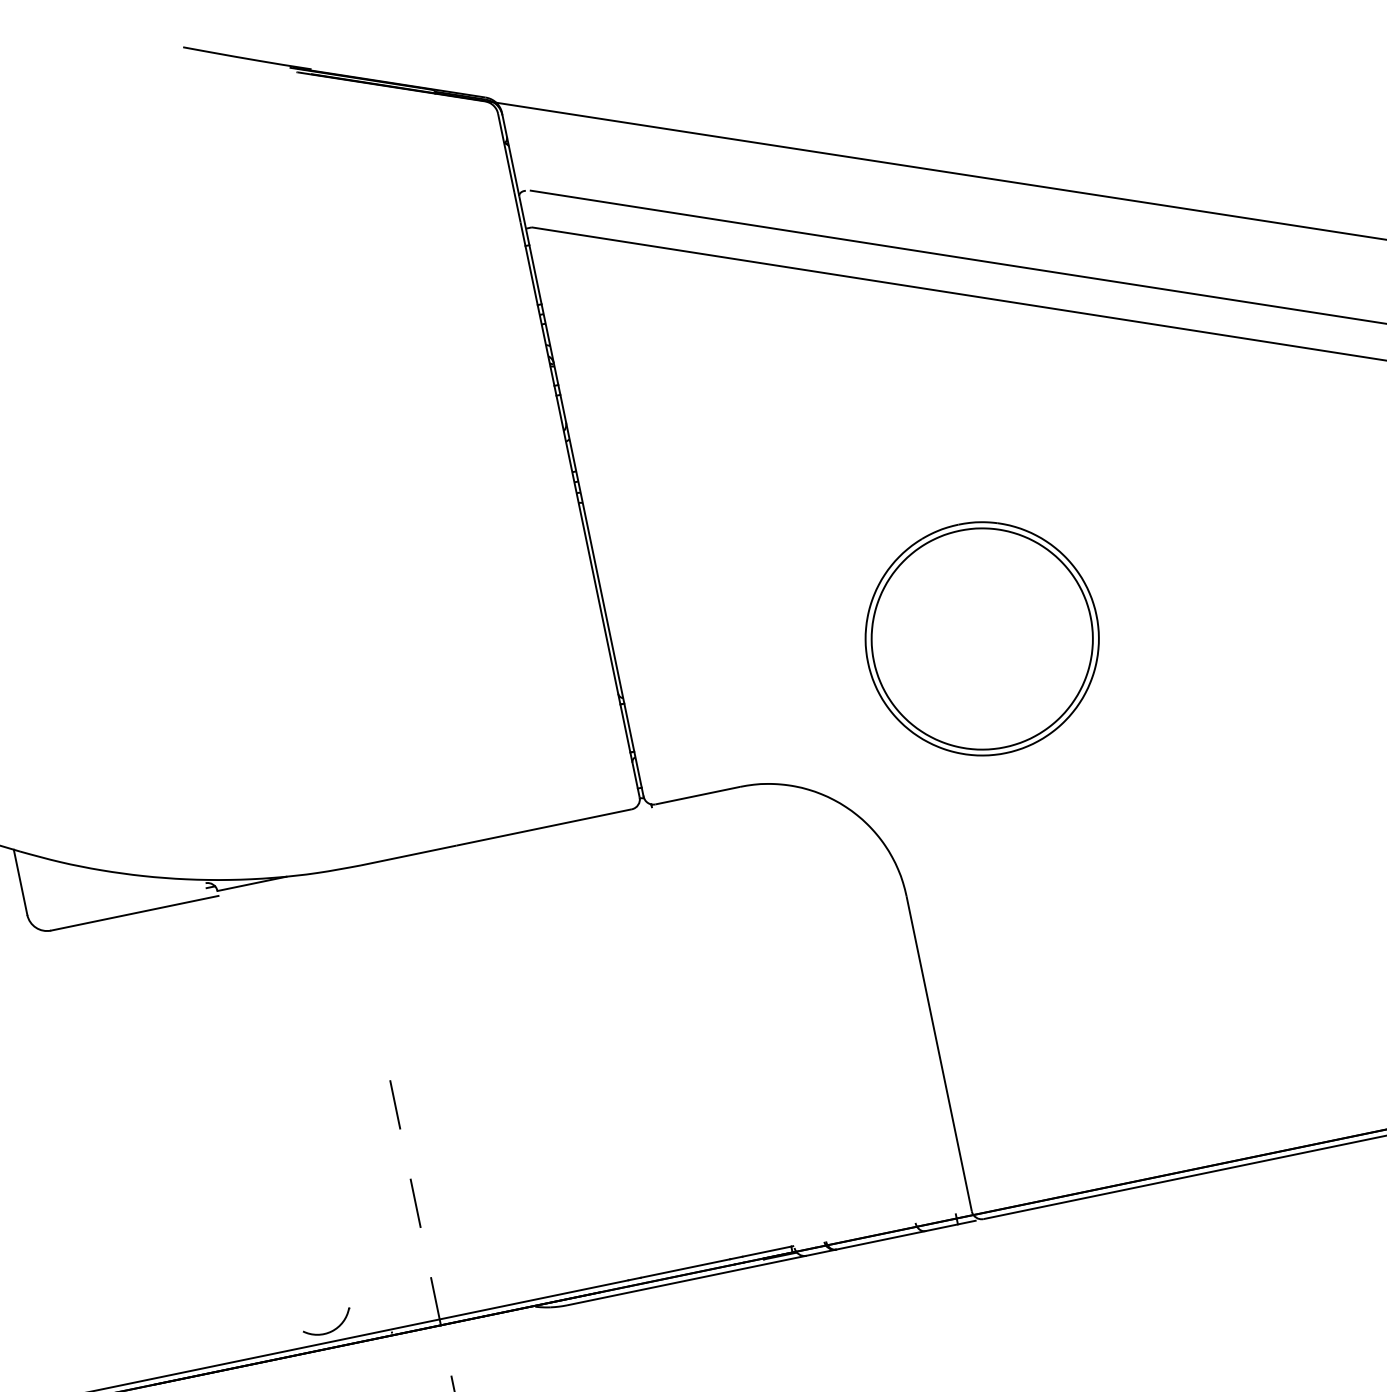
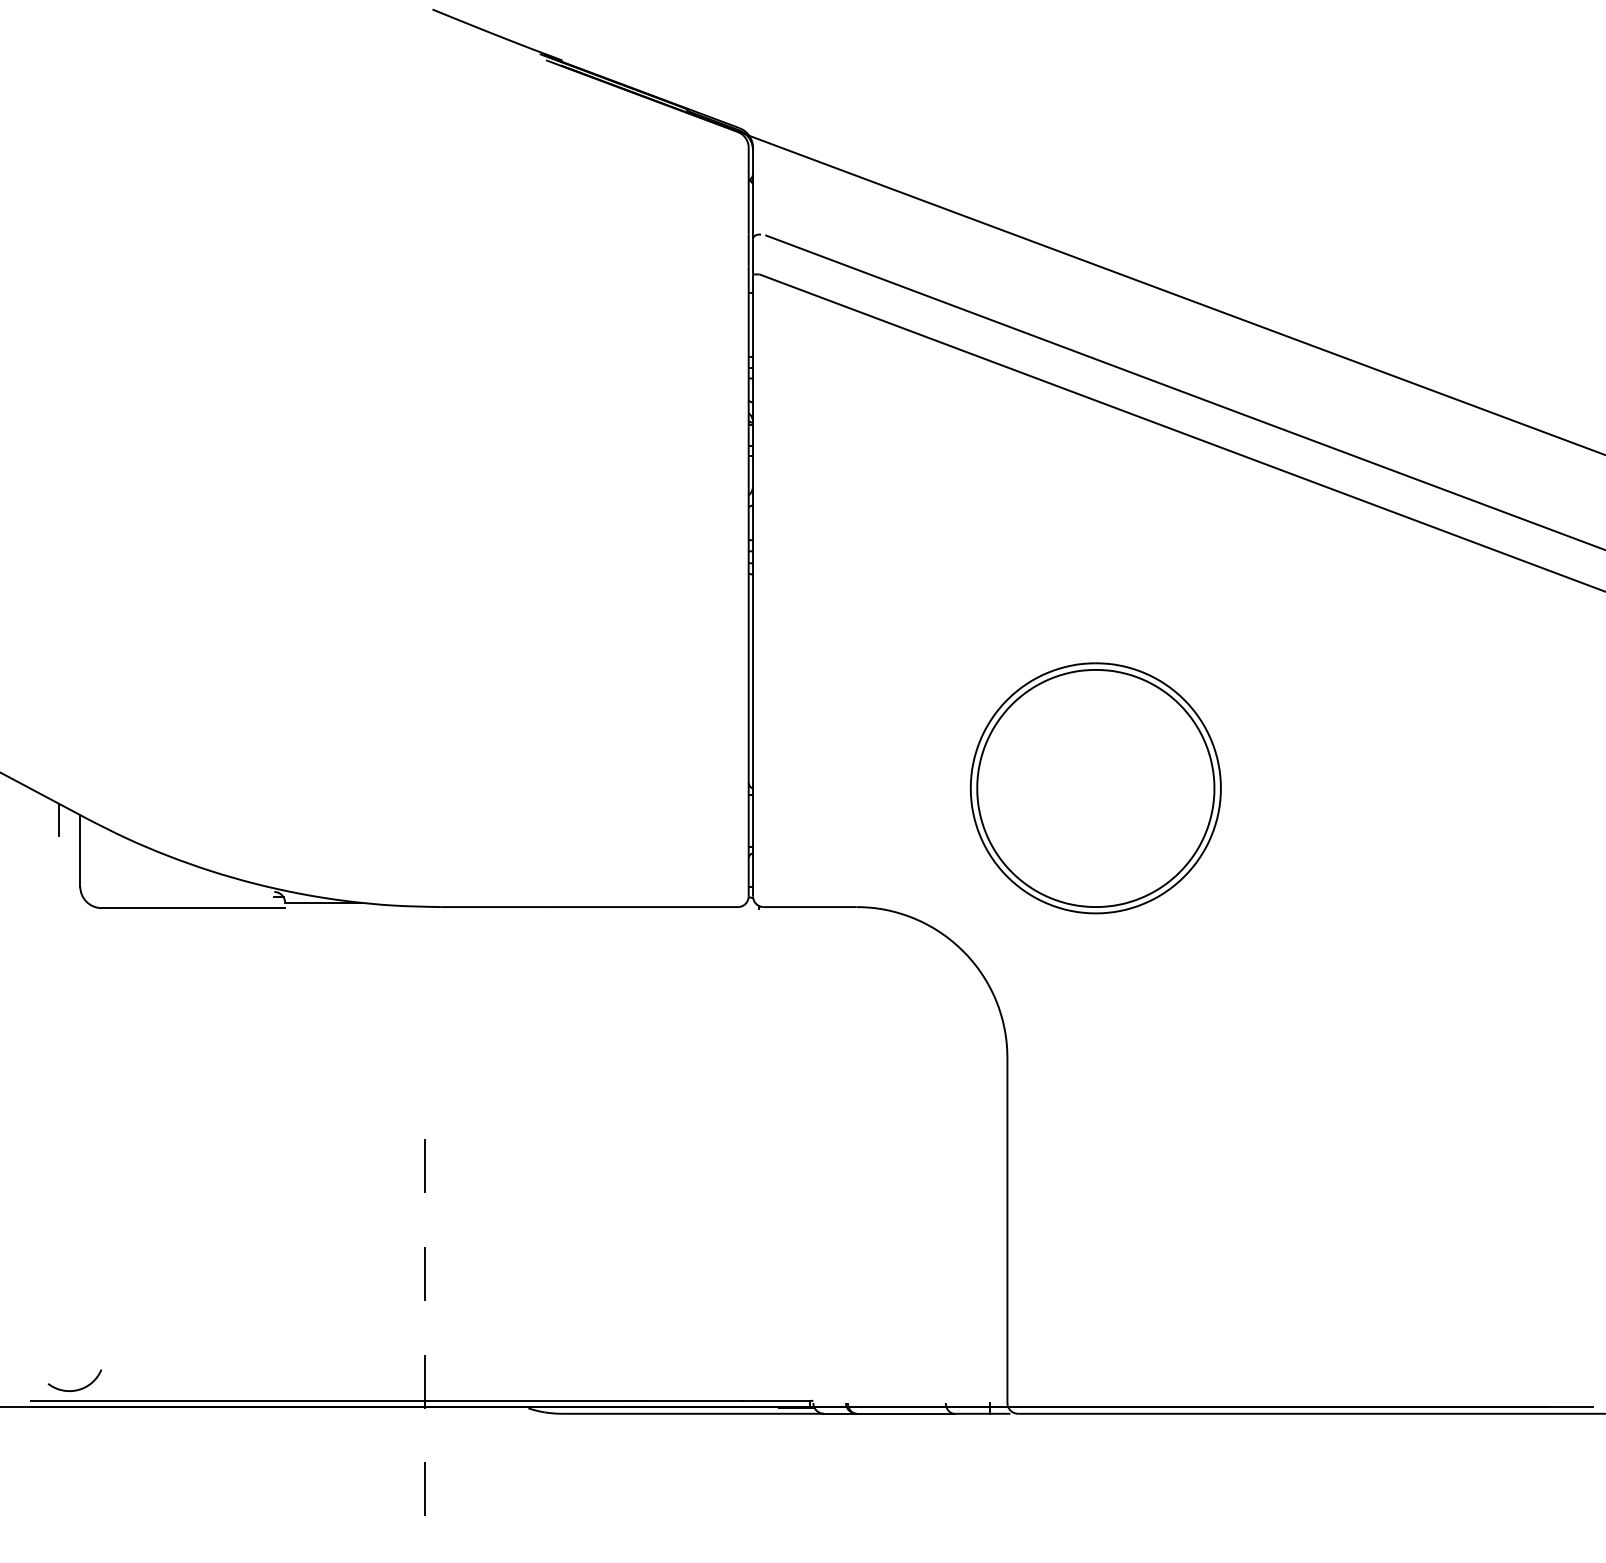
part: (981, 639) -> (1095, 788), moved
part: (328, 1331) -> (74, 1389), moved

